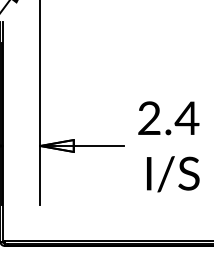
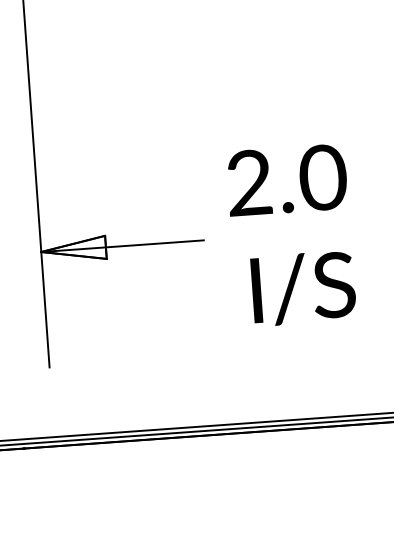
text: (186, 118) -> (321, 178), 2.4 -> 2.0

